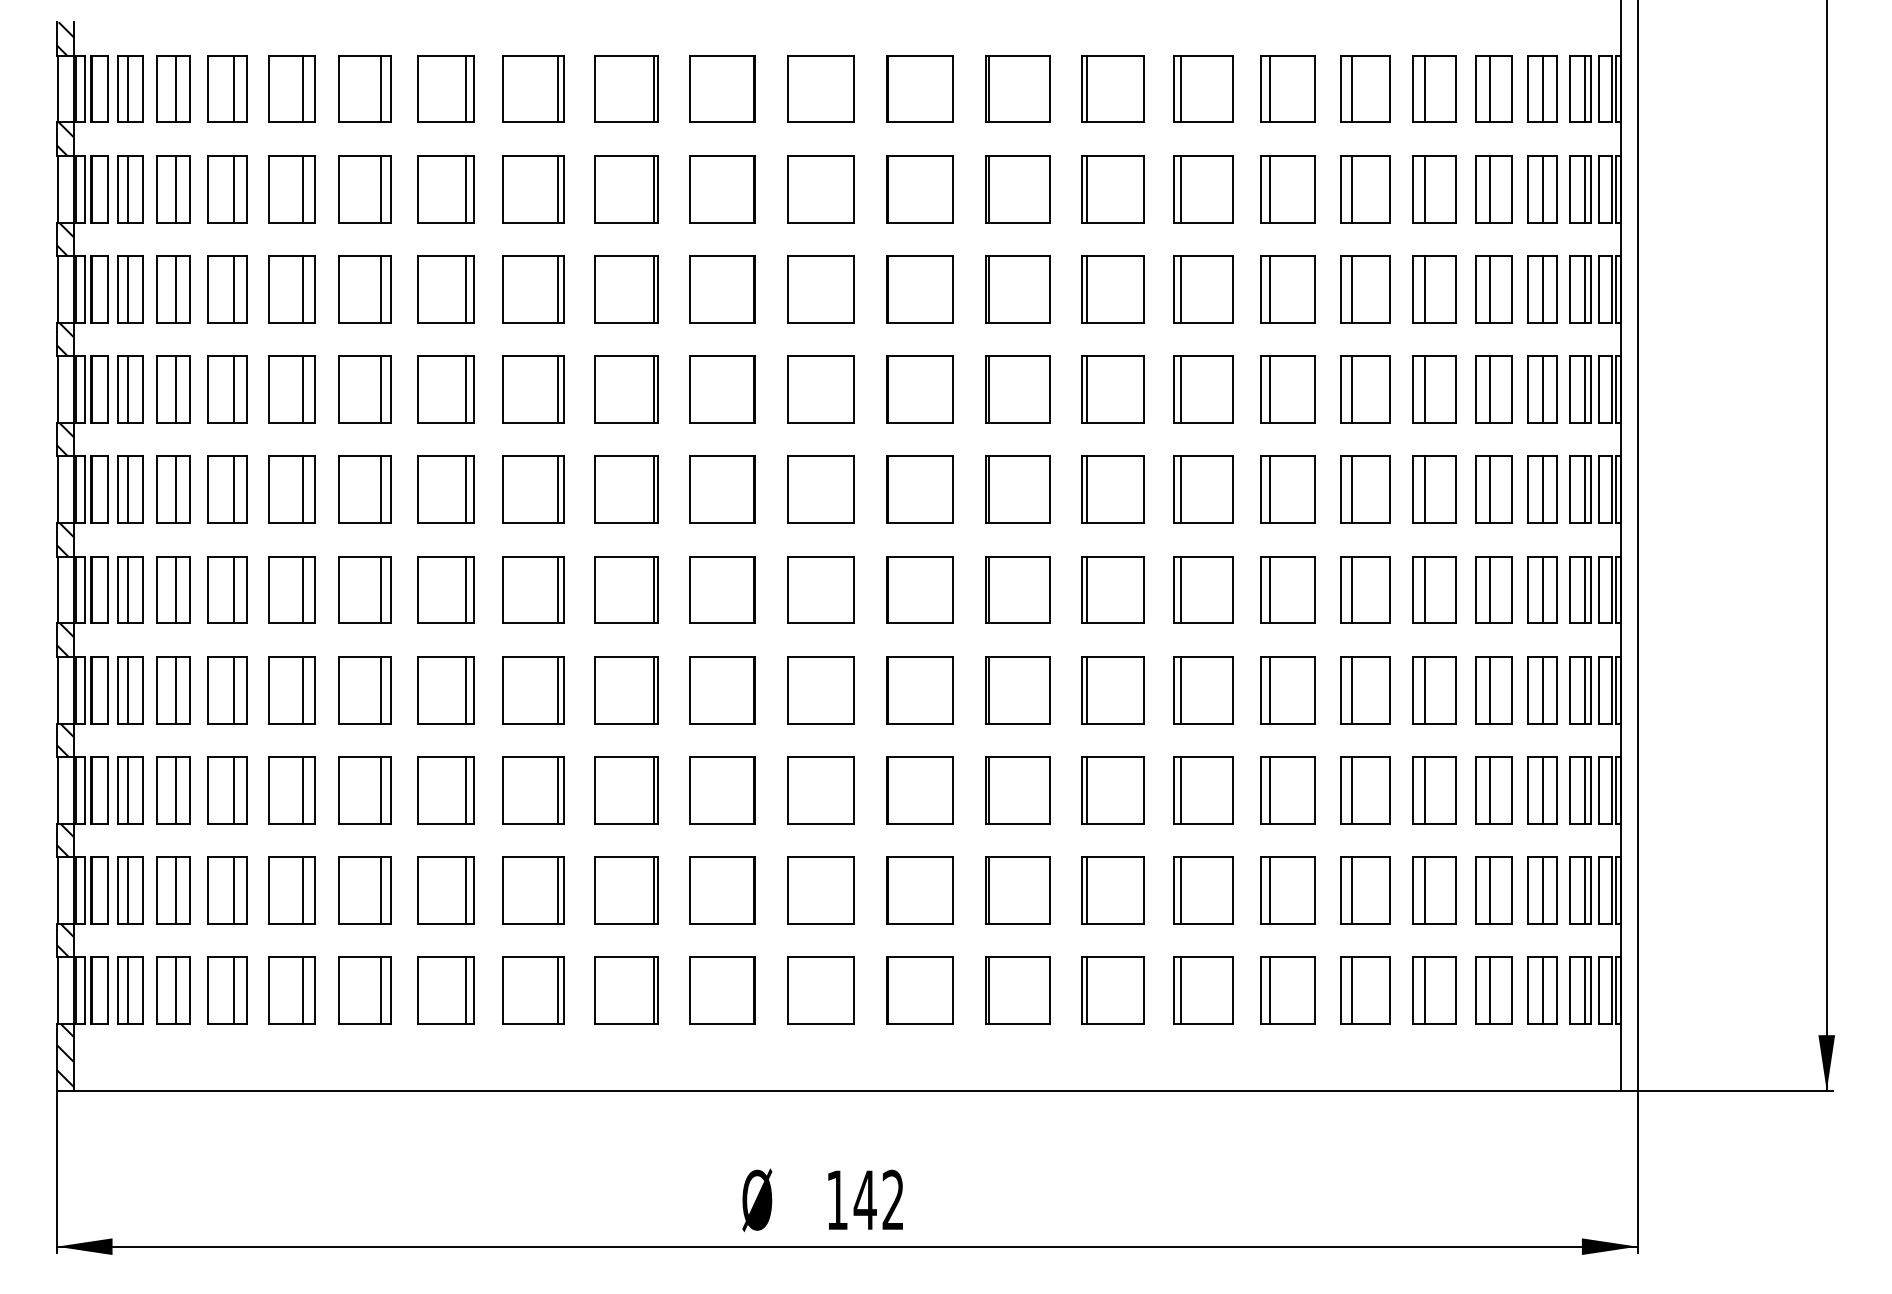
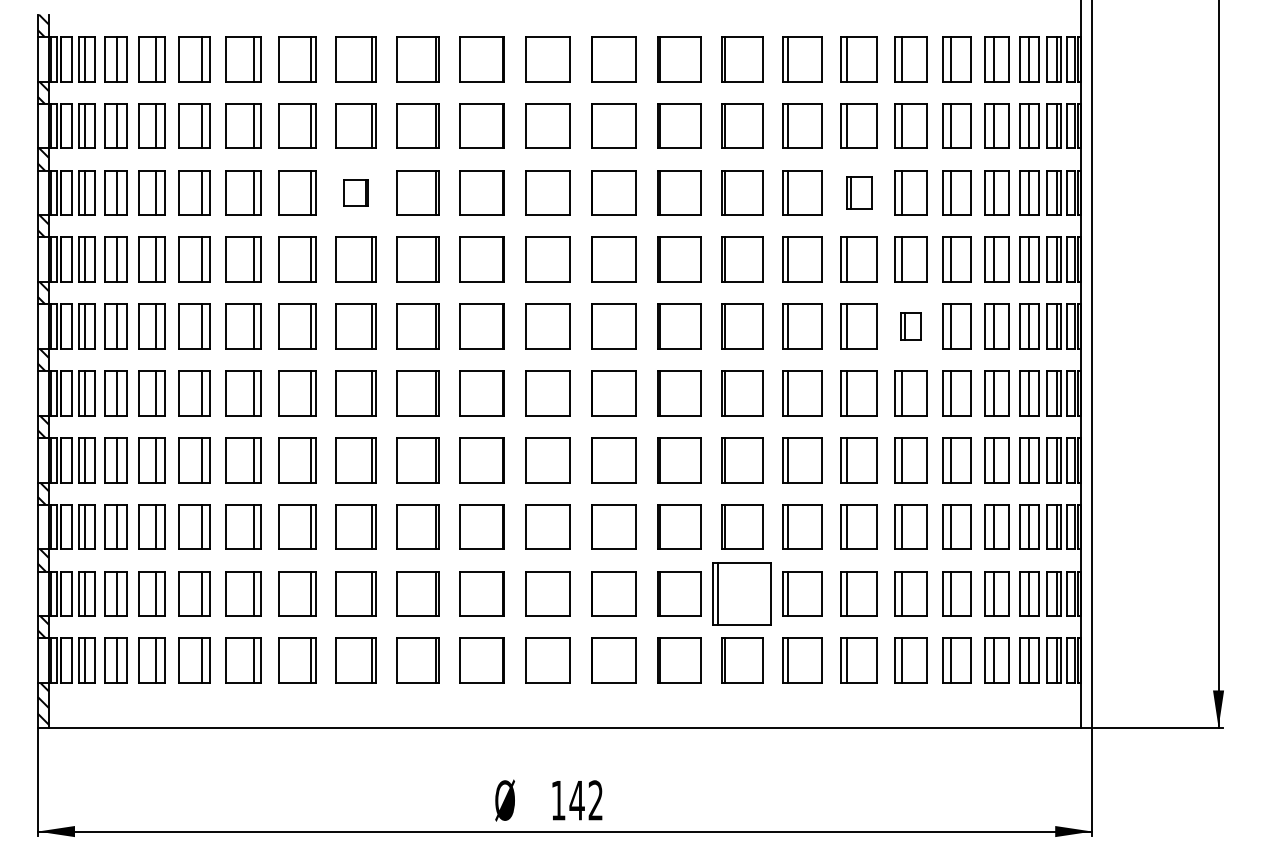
part: (533, 288) -> (355, 192), size x0.6
part: (1287, 288) -> (858, 192), size x0.7
part: (1364, 489) -> (910, 326), size x0.6
part: (1113, 889) -> (742, 593), size x1.4

